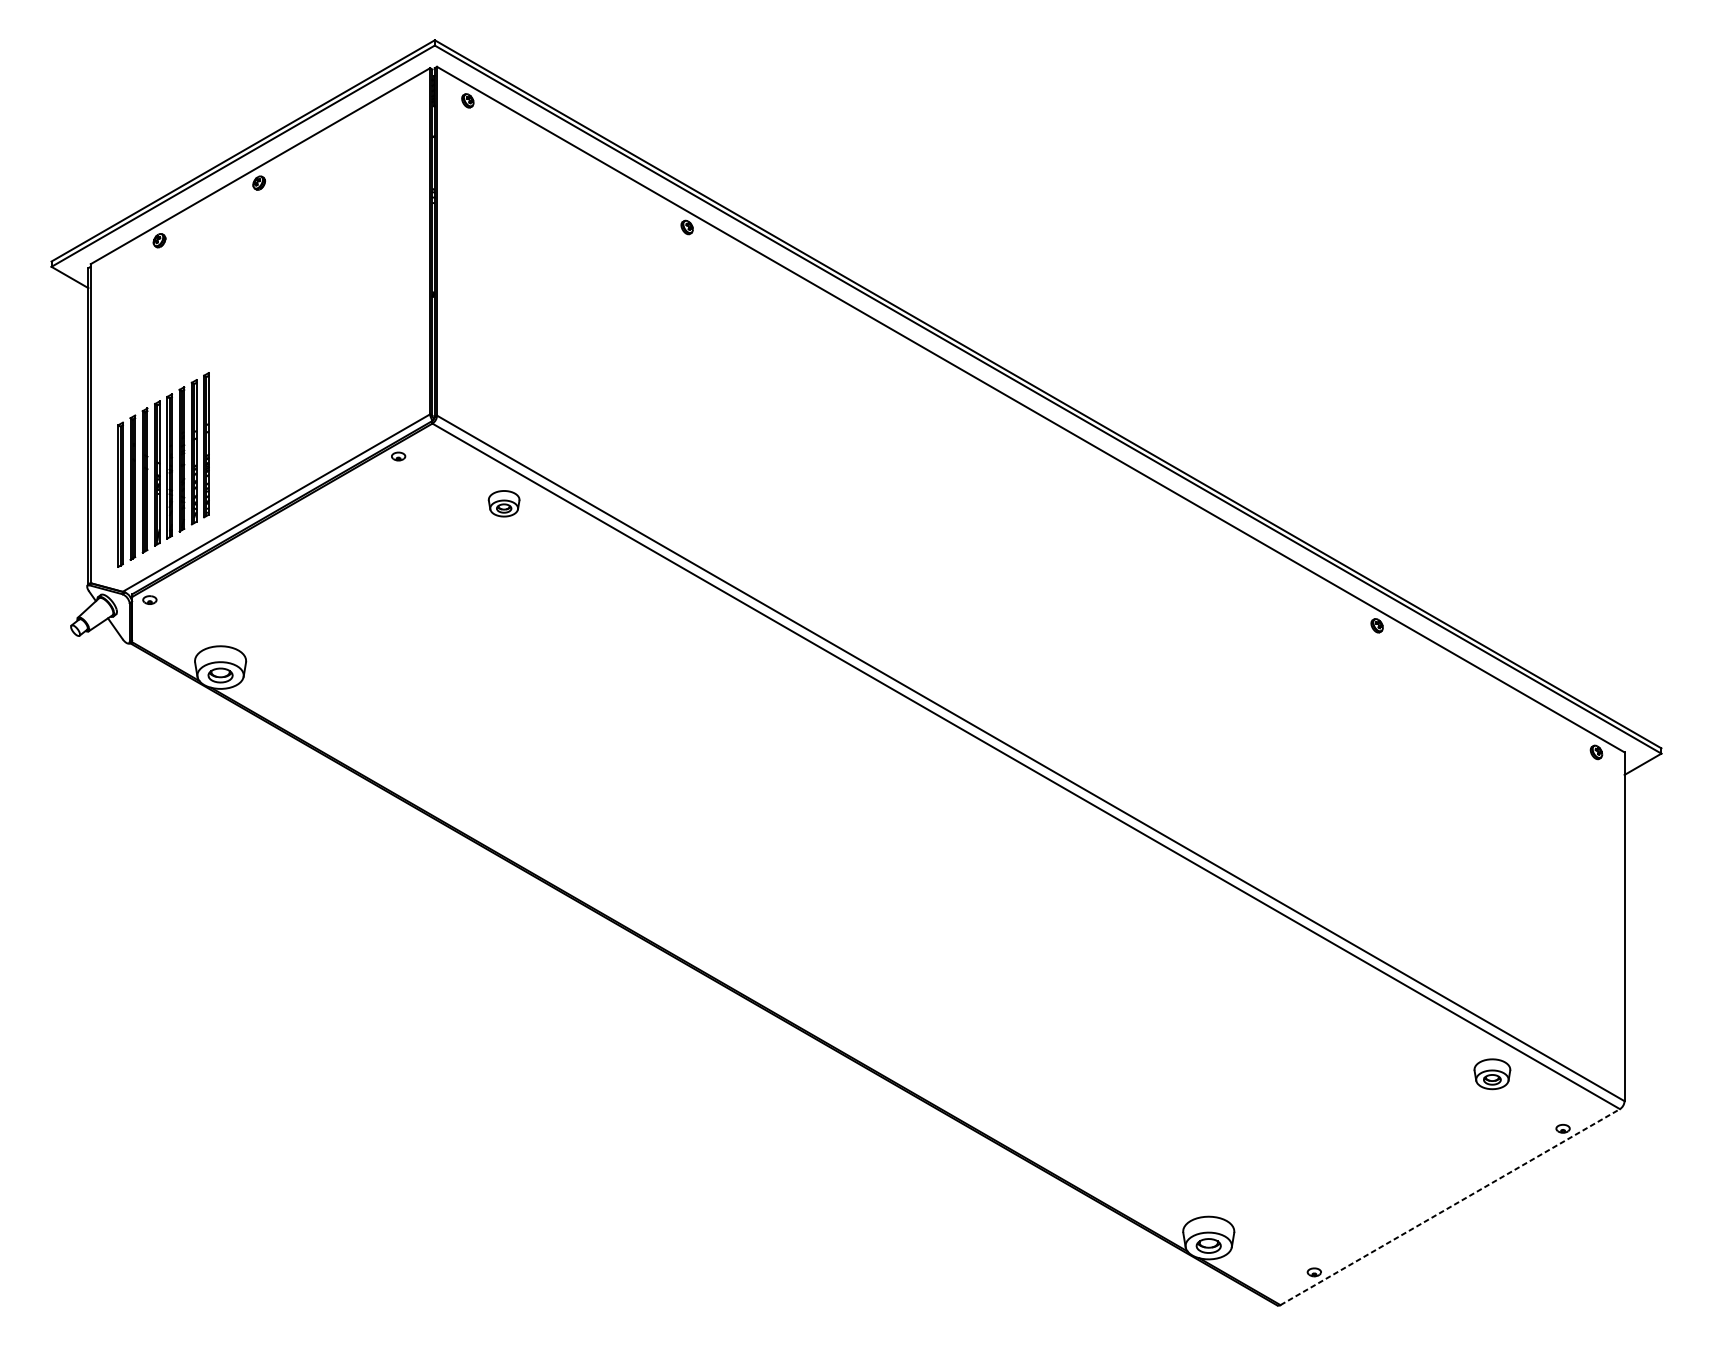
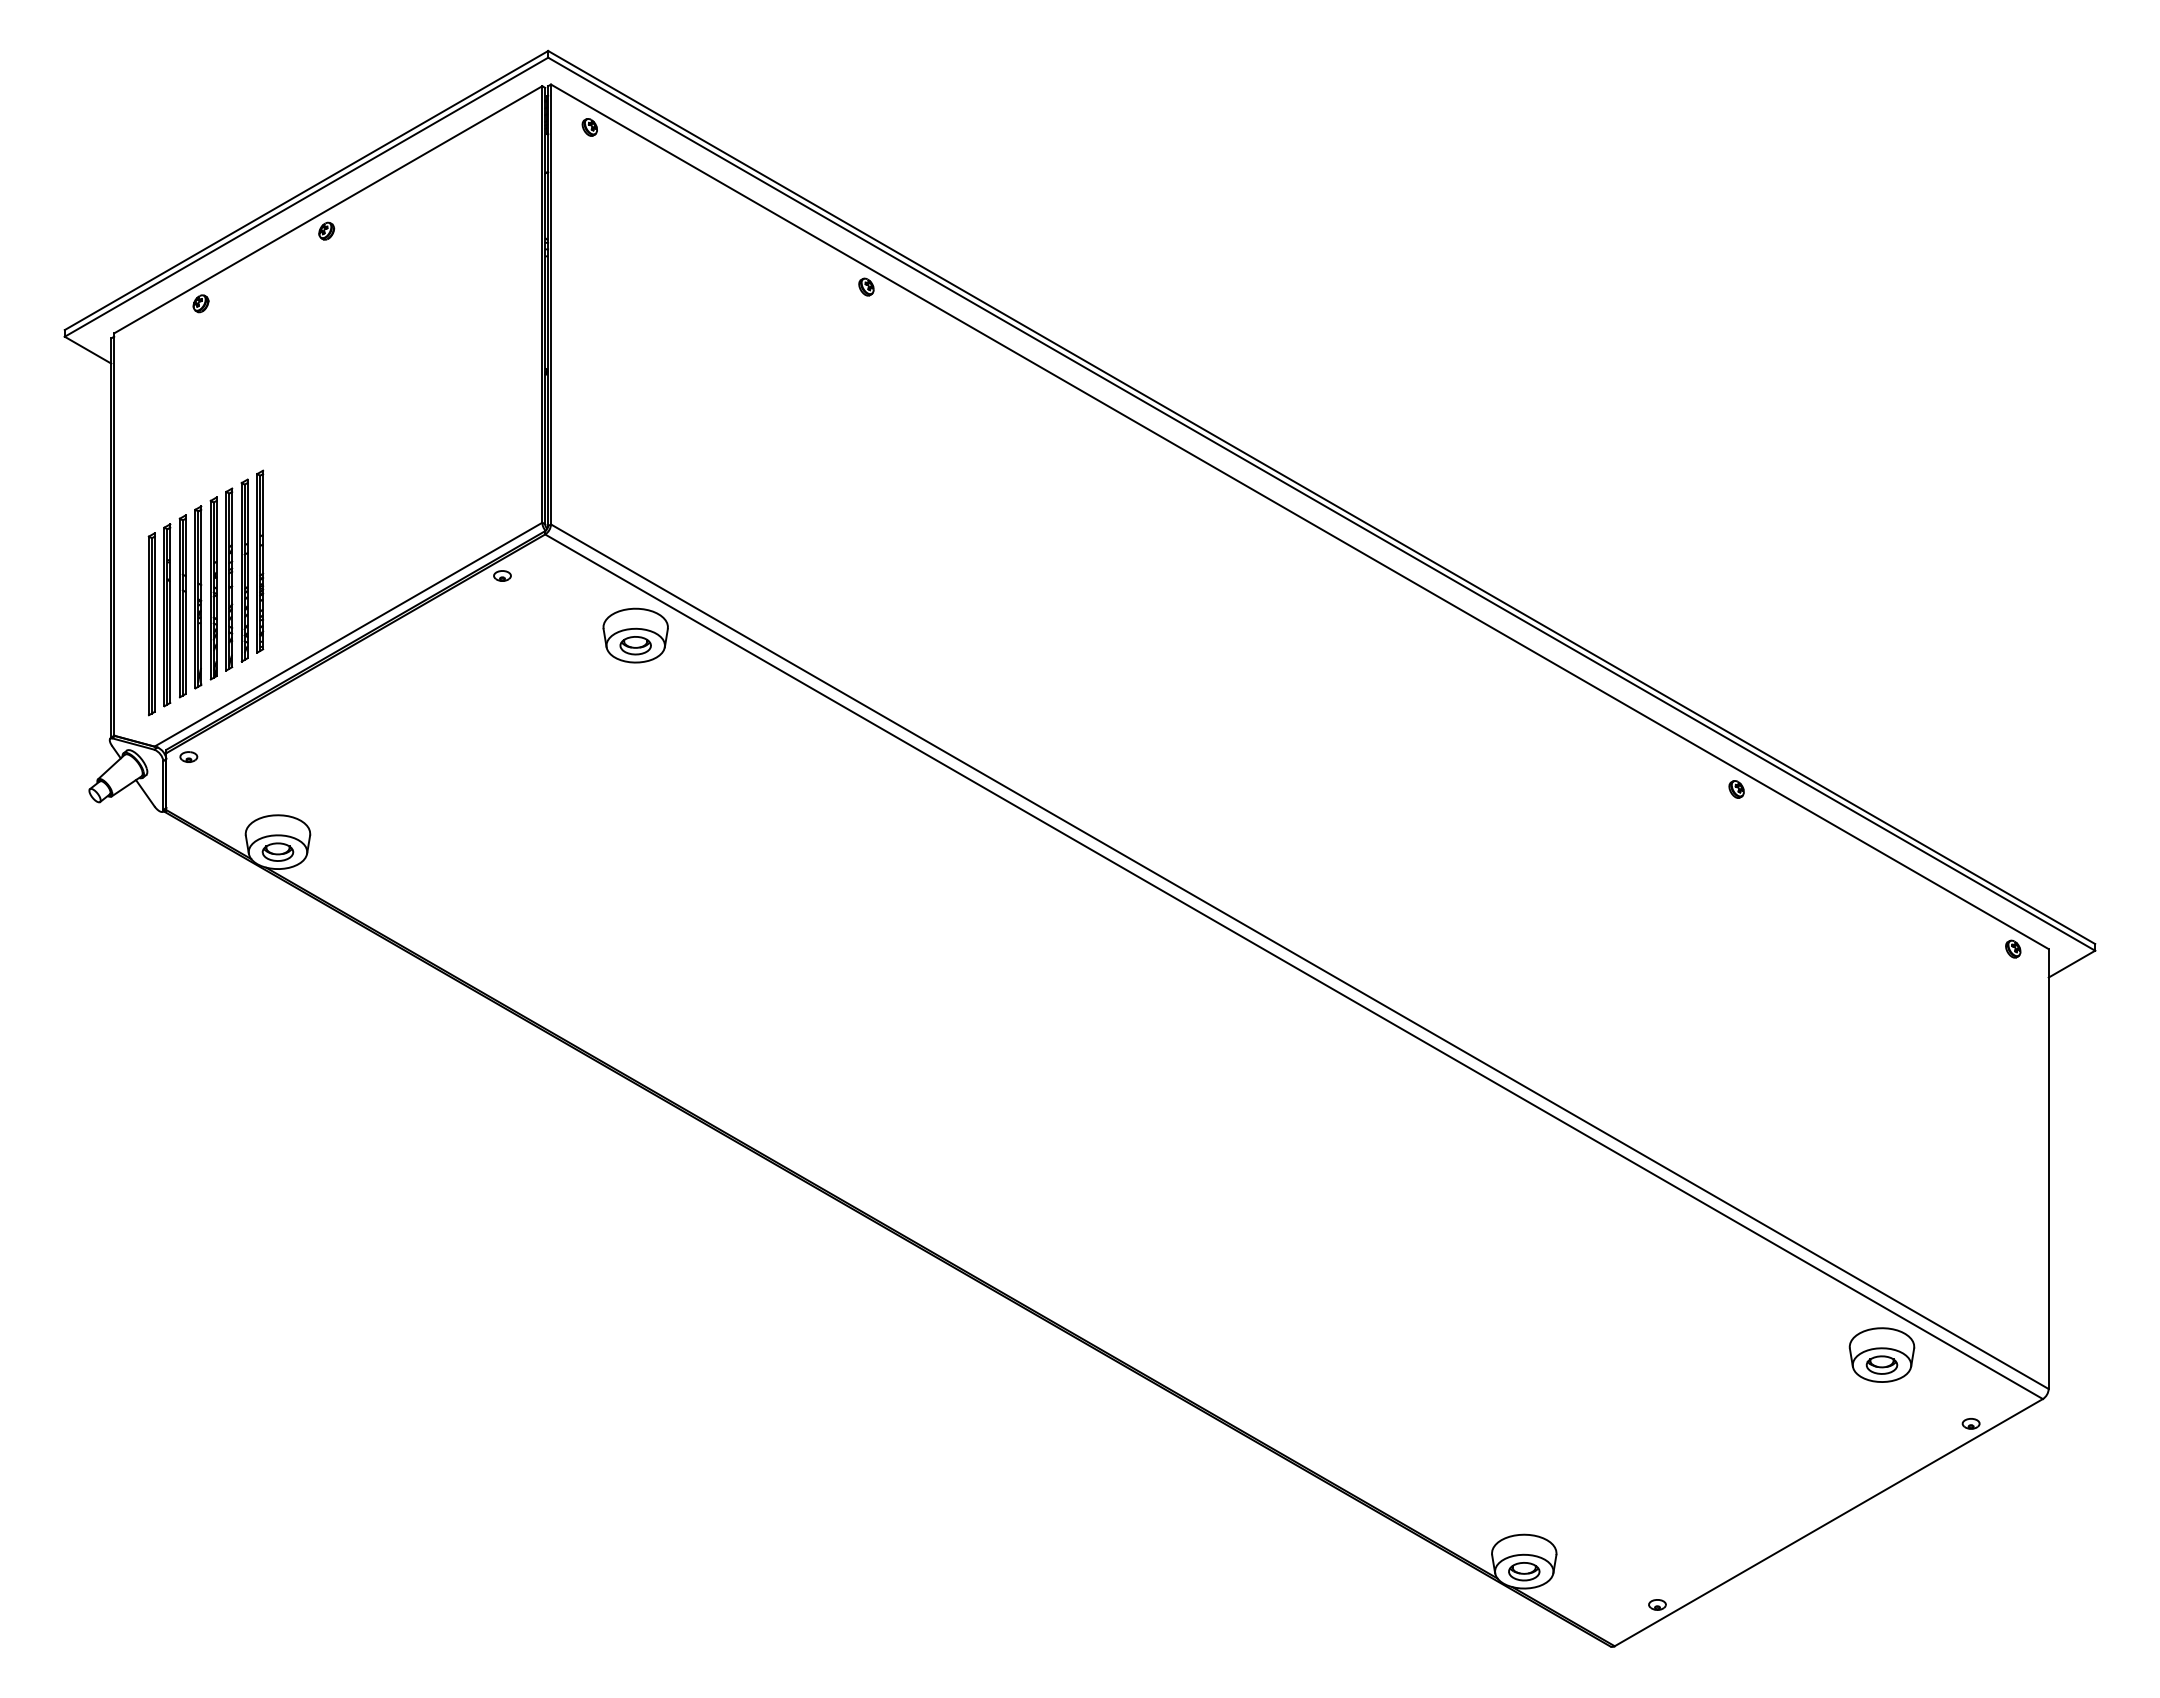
part: (504, 503) -> (635, 635), size x1.67
part: (1492, 1073) -> (1881, 1354), size x1.43
line: (1450, 1207) -> (1829, 1522), dashed -> solid

